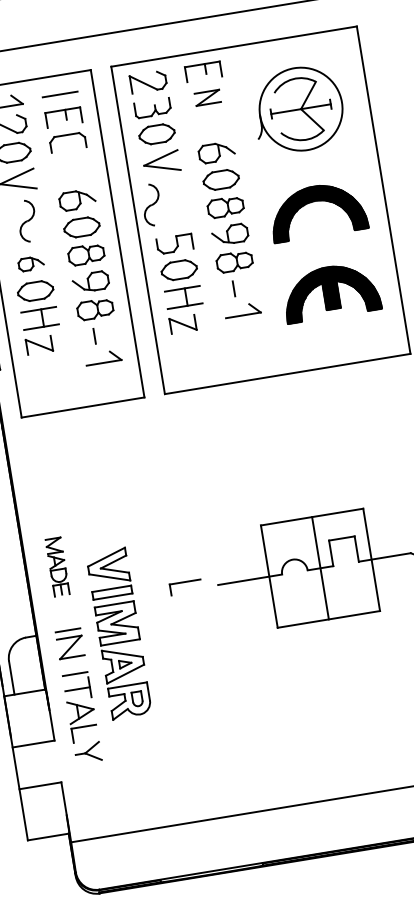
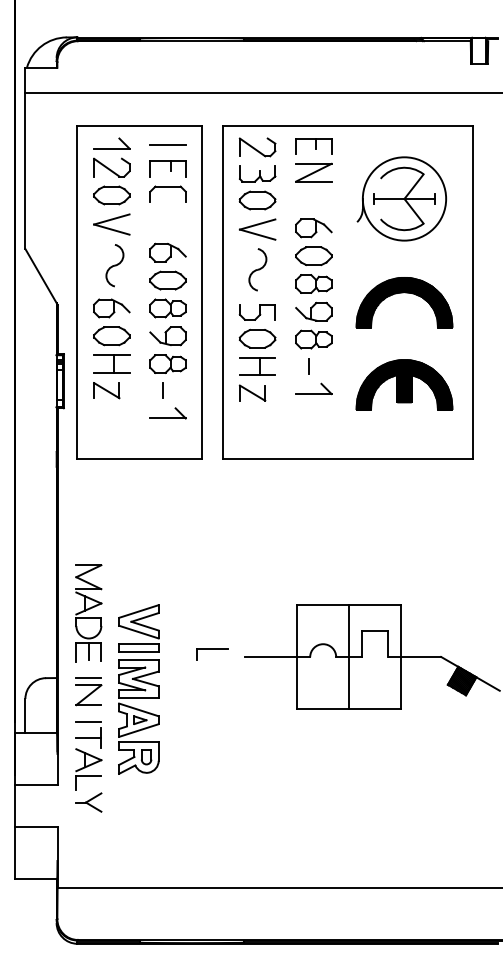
part: (207, 97) -> (313, 172), size x1.43
part: (151, 204) -> (257, 269), moved
part: (30, 263) -> (111, 308), size x1.43
part: (57, 567) -> (88, 613), size x1.67

